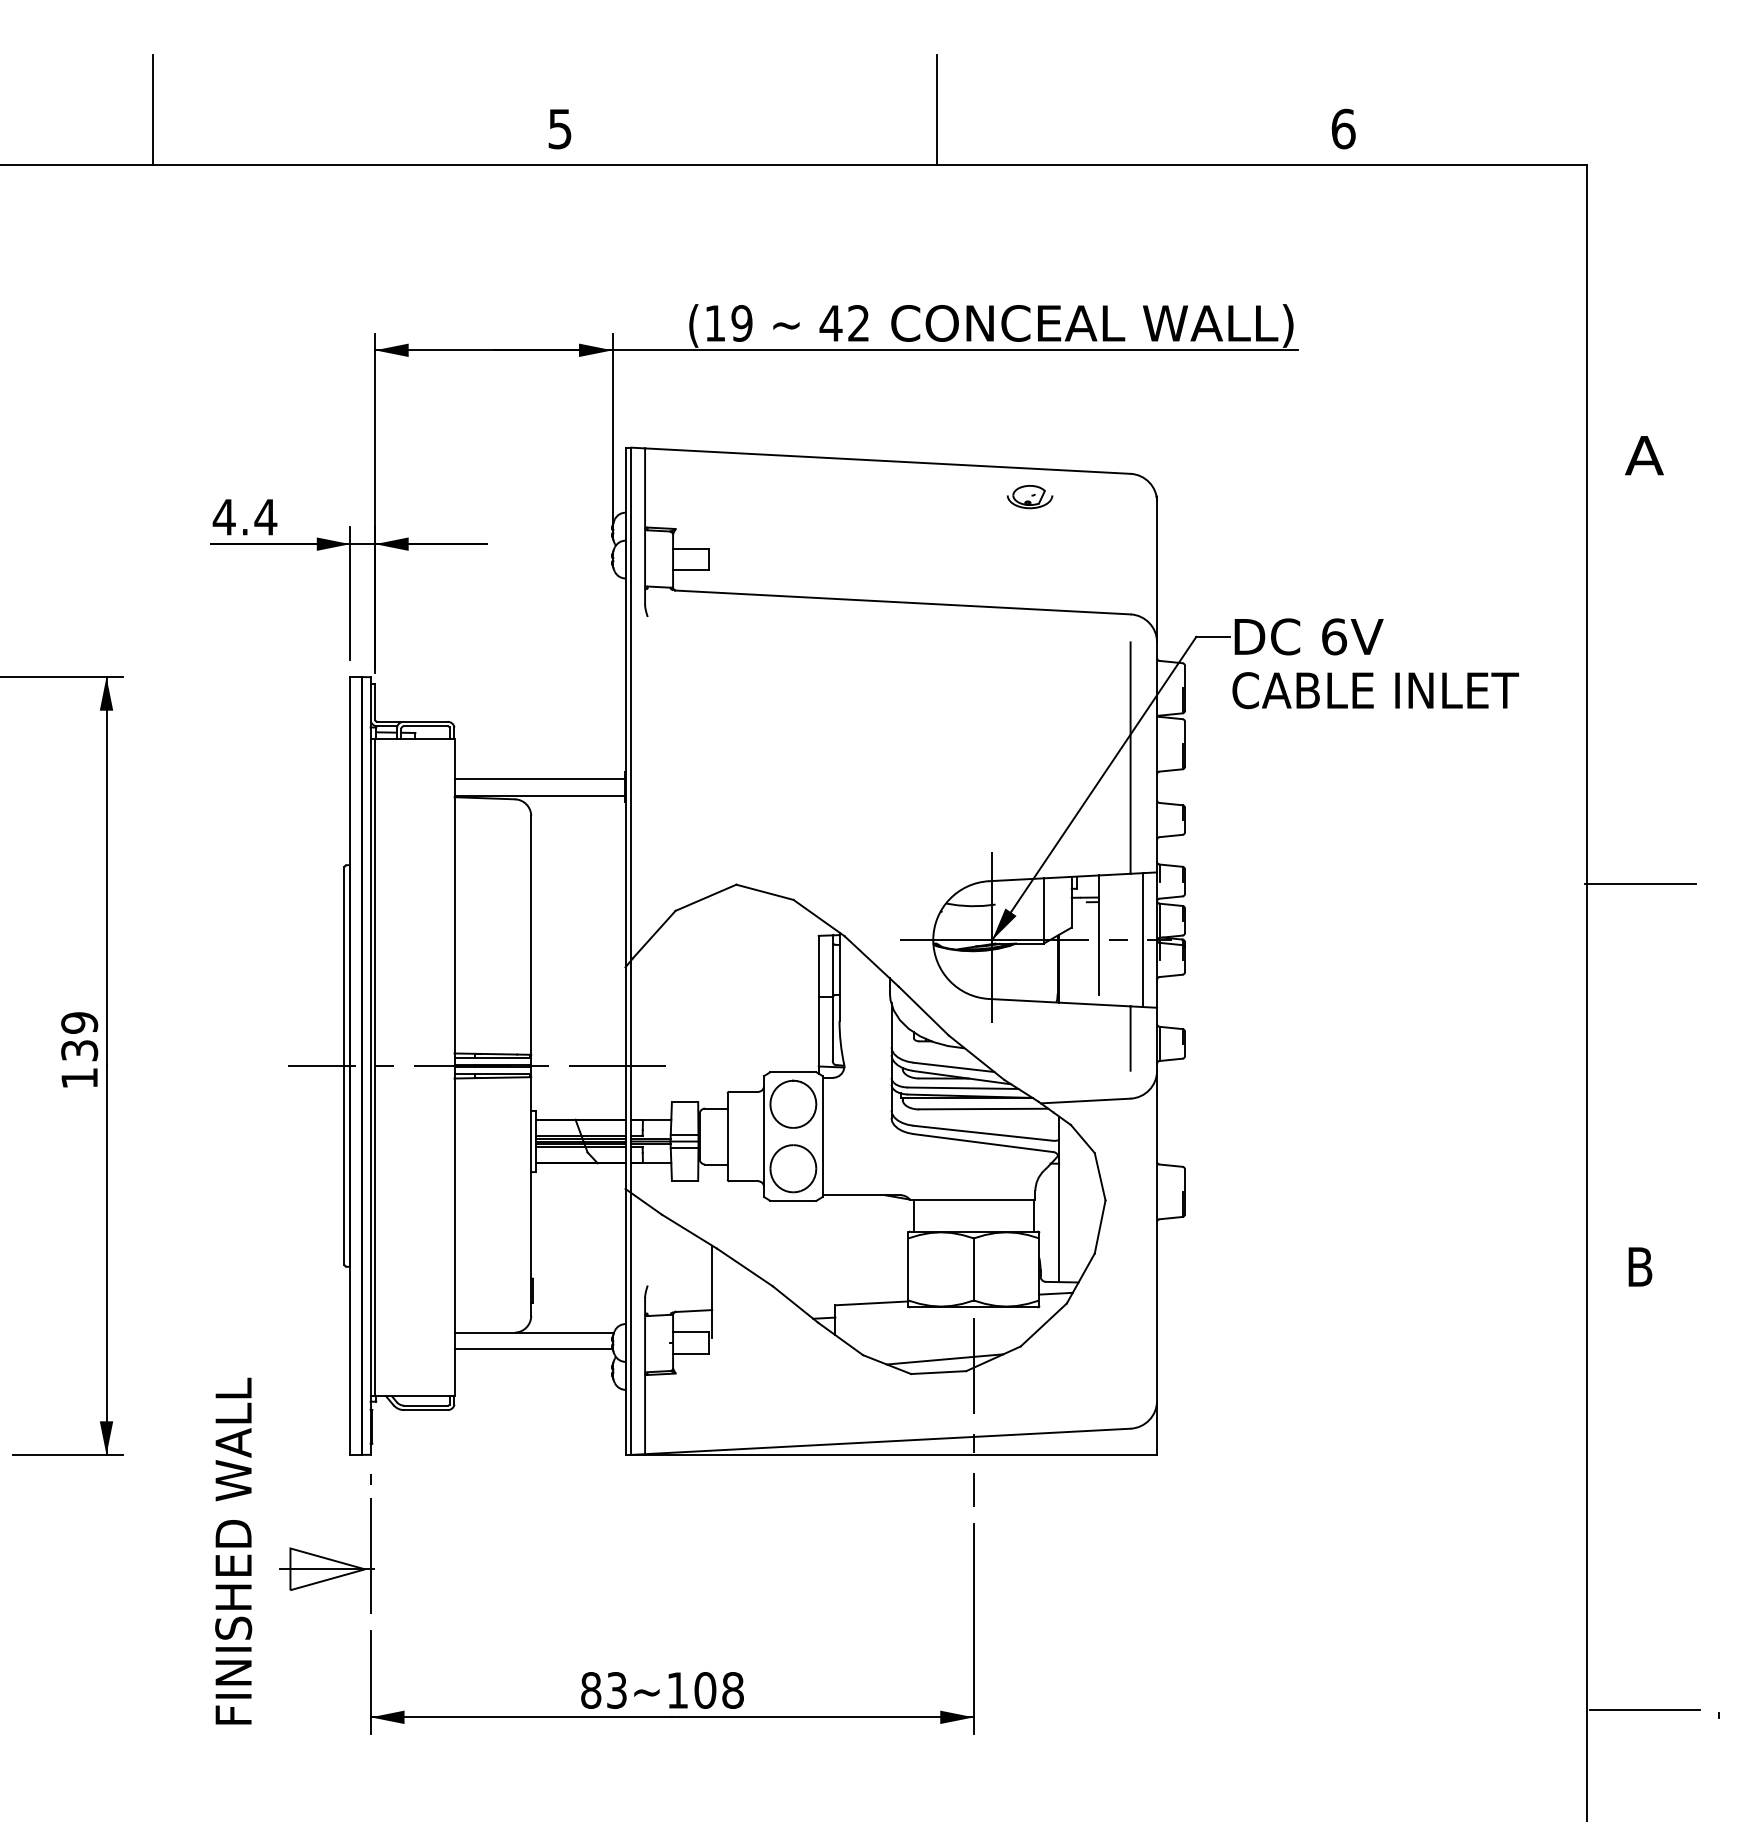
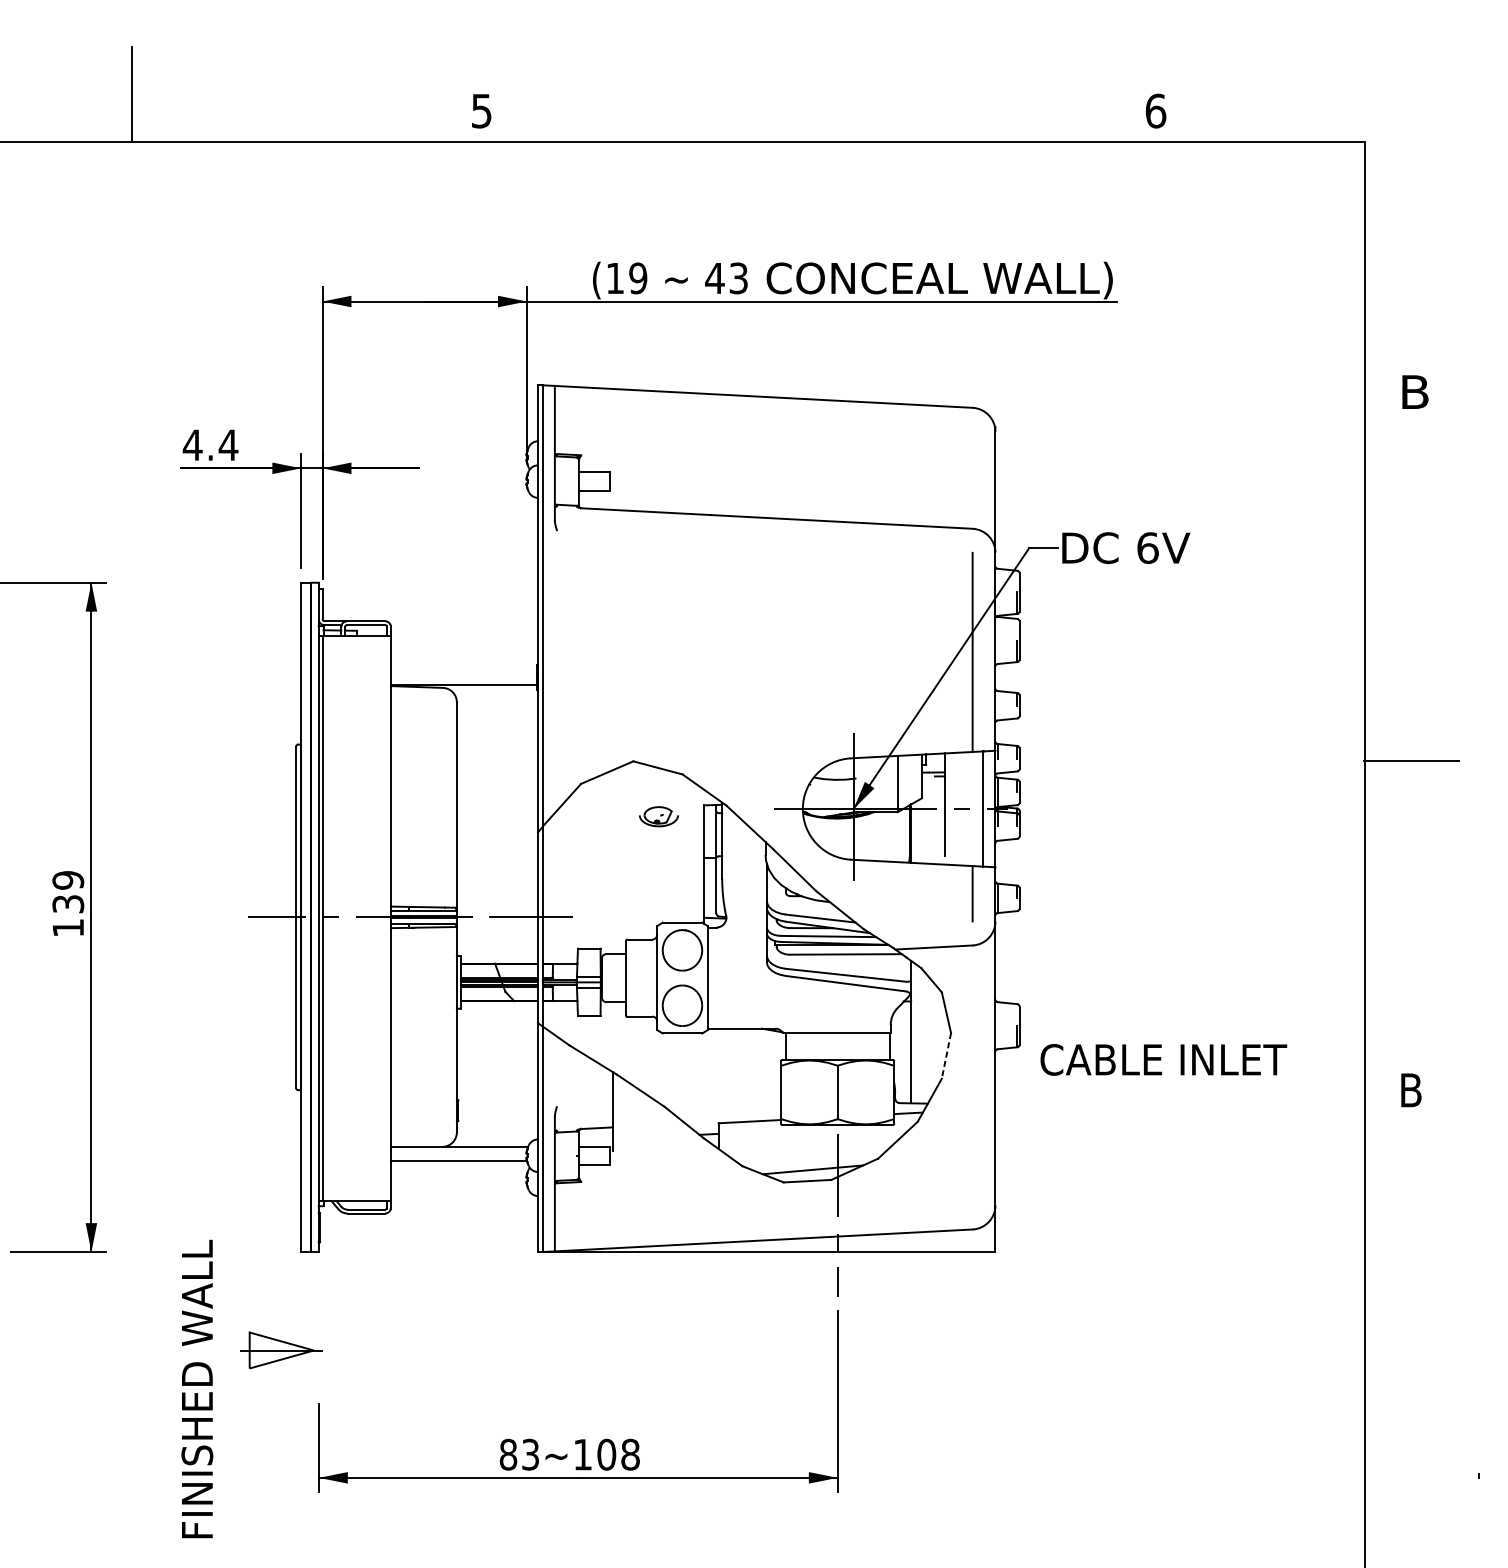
line: (936, 109) -> (805, 94), removed
text: (858, 323) -> (738, 278), 42 -> 43
text: (1644, 455) -> (1414, 392), A -> B
part: (1029, 497) -> (658, 817), moved
text: (1375, 690) -> (1163, 1059), moved
line: (539, 778) -> (464, 669), removed
line: (1100, 1227) -> (946, 1056), solid -> dashed
line: (370, 1544) -> (318, 1329), removed
text: (233, 1550) -> (197, 1388), moved
line: (1644, 1709) -> (1414, 1471), removed

